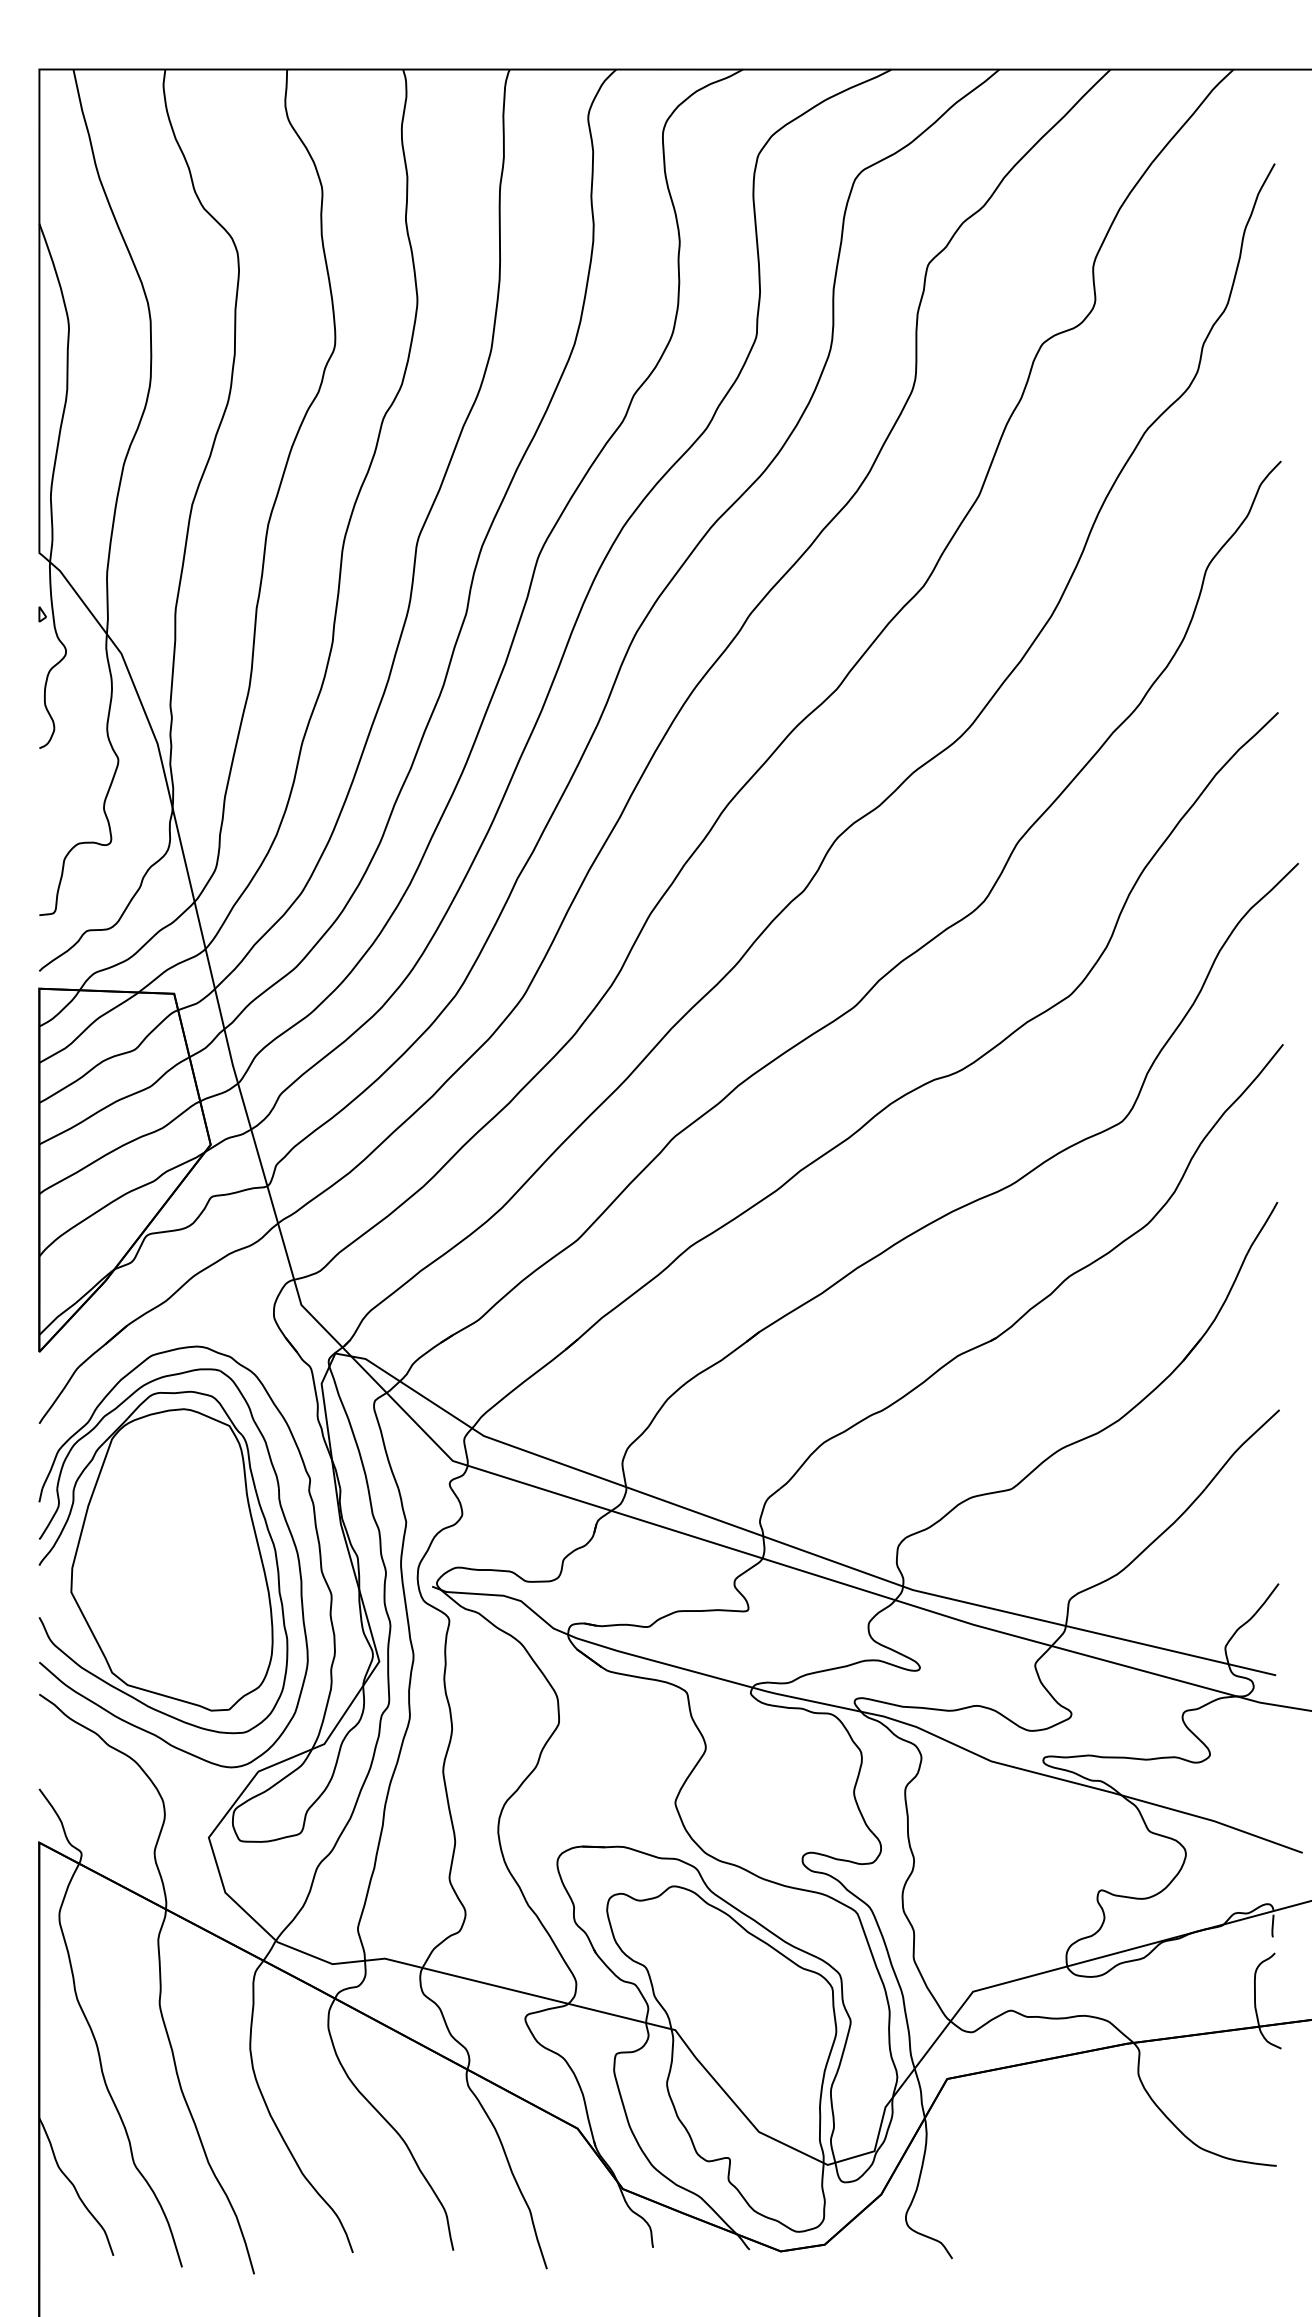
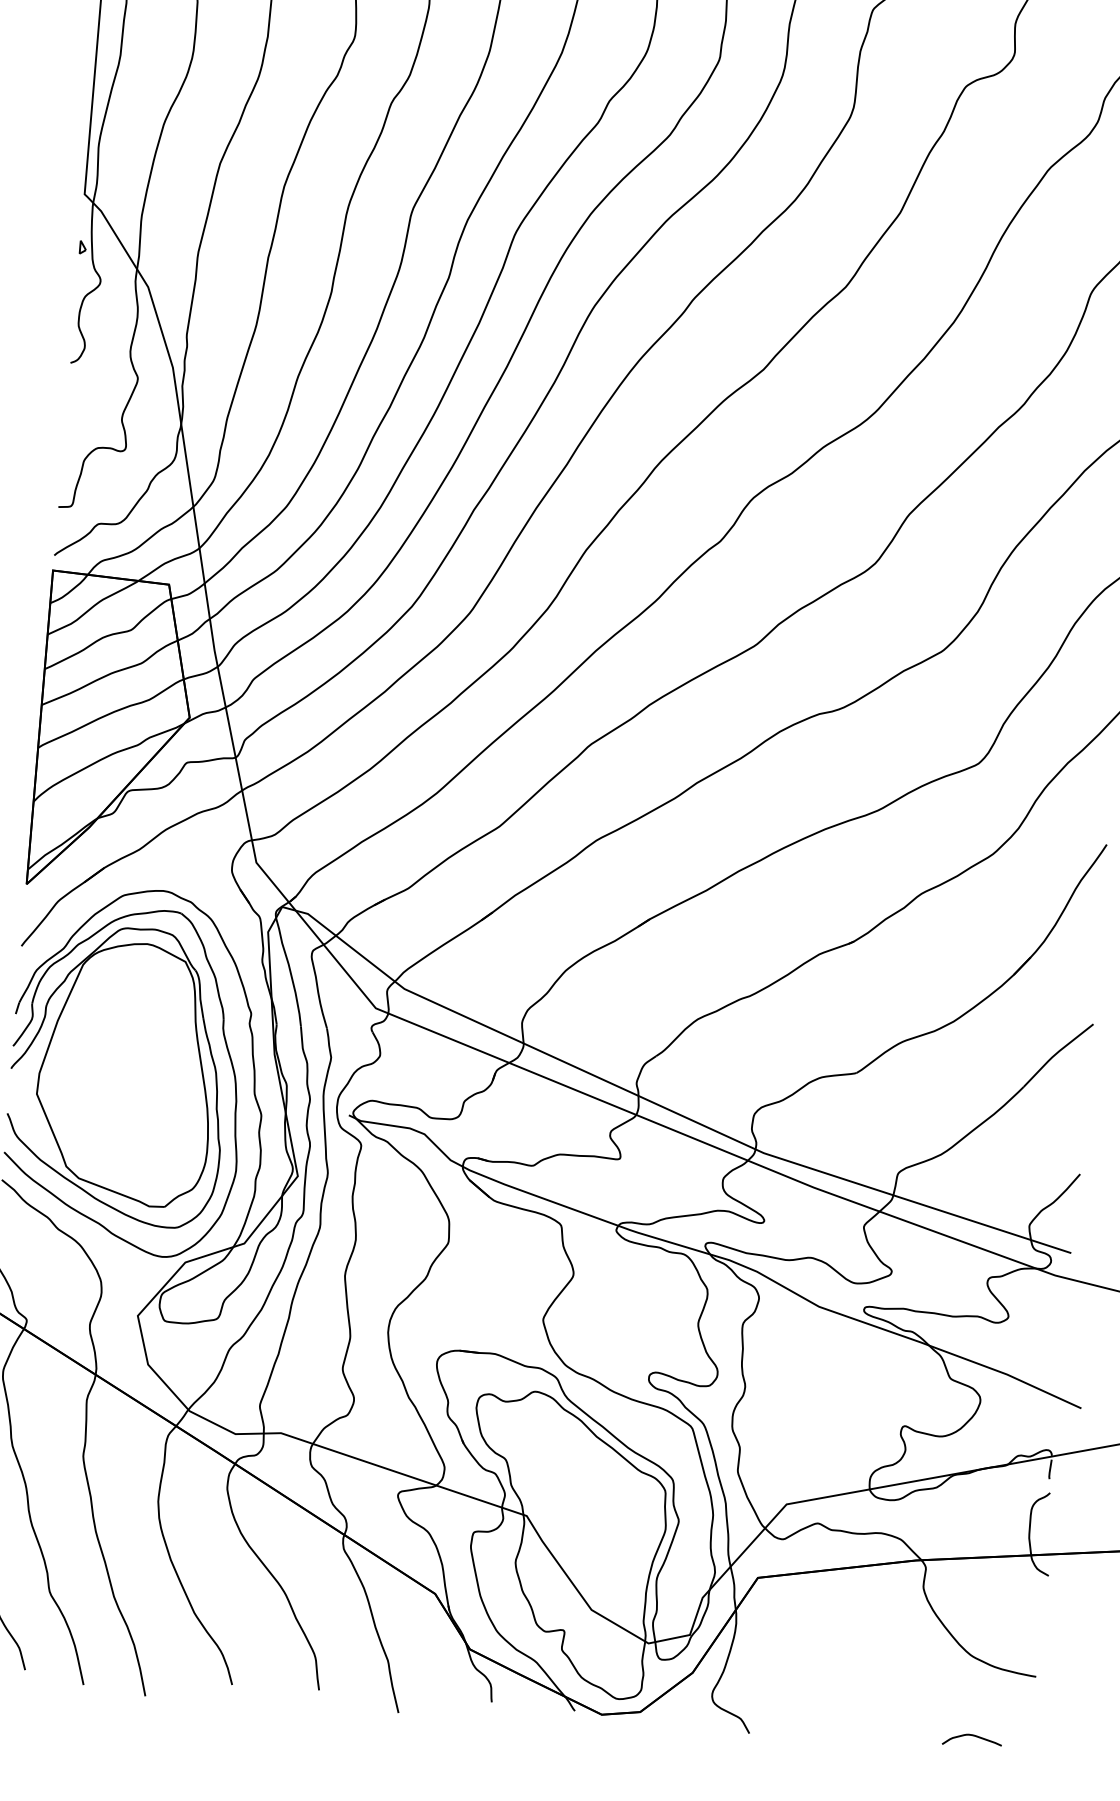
curve: (1208, 2240) -> (971, 1736), added

